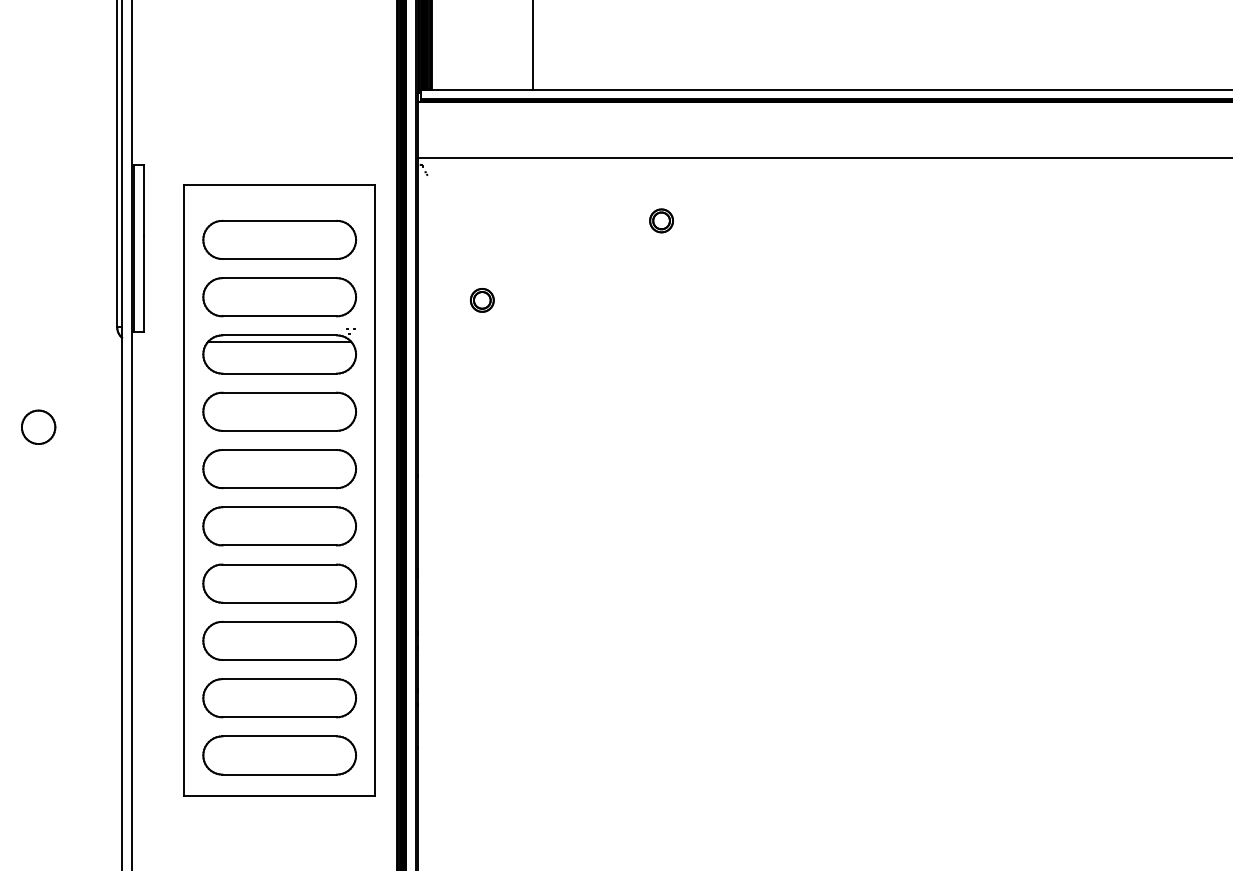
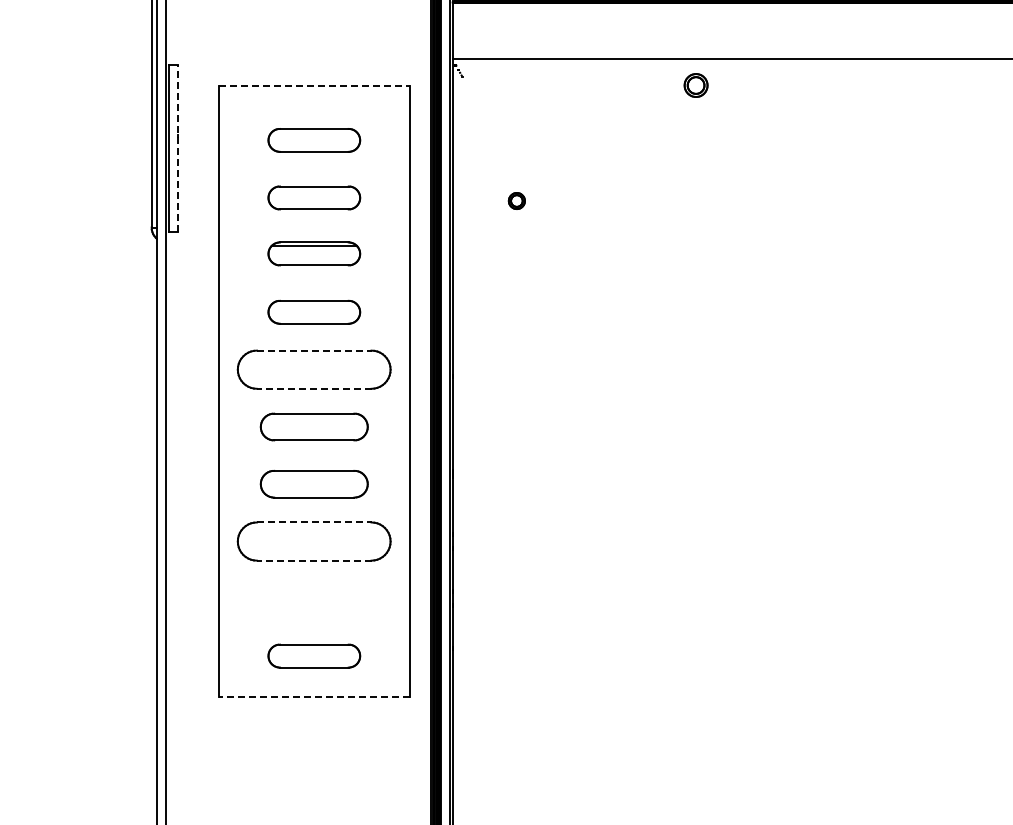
line: (280, 185) -> (315, 86), solid -> dashed
part: (661, 220) -> (696, 85), moved
part: (279, 239) -> (314, 140), size x0.6
line: (143, 248) -> (178, 149), solid -> dashed
part: (279, 297) -> (314, 198), size x0.6
part: (482, 300) -> (517, 201), size x0.7
part: (279, 351) -> (314, 252), size x0.6
part: (279, 411) -> (314, 312), size x0.6
part: (38, 426) -> (73, 327), removed
line: (280, 449) -> (315, 350), solid -> dashed
line: (279, 488) -> (314, 389), solid -> dashed
part: (279, 526) -> (314, 427), size x0.7
part: (279, 583) -> (314, 484), size x0.7
line: (280, 621) -> (315, 522), solid -> dashed
line: (279, 660) -> (314, 561), solid -> dashed
part: (279, 698) -> (314, 599), removed
part: (279, 755) -> (314, 656), size x0.6
line: (279, 796) -> (314, 697), solid -> dashed

